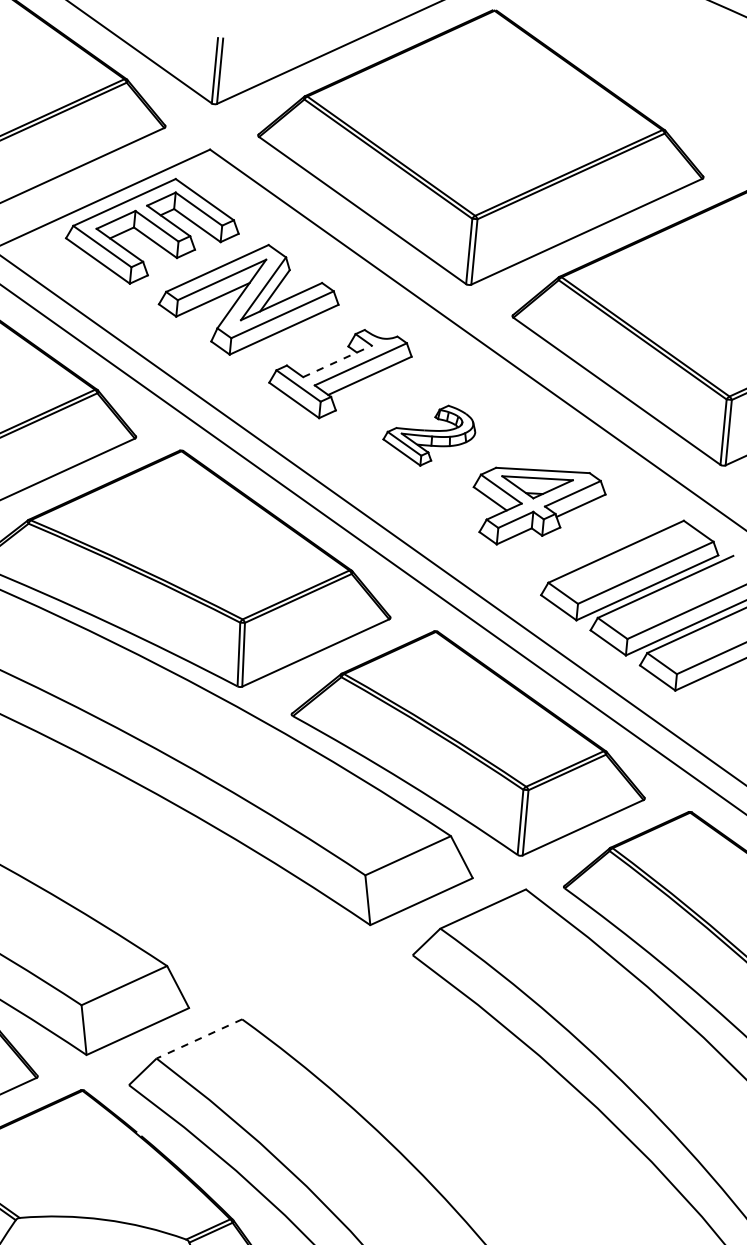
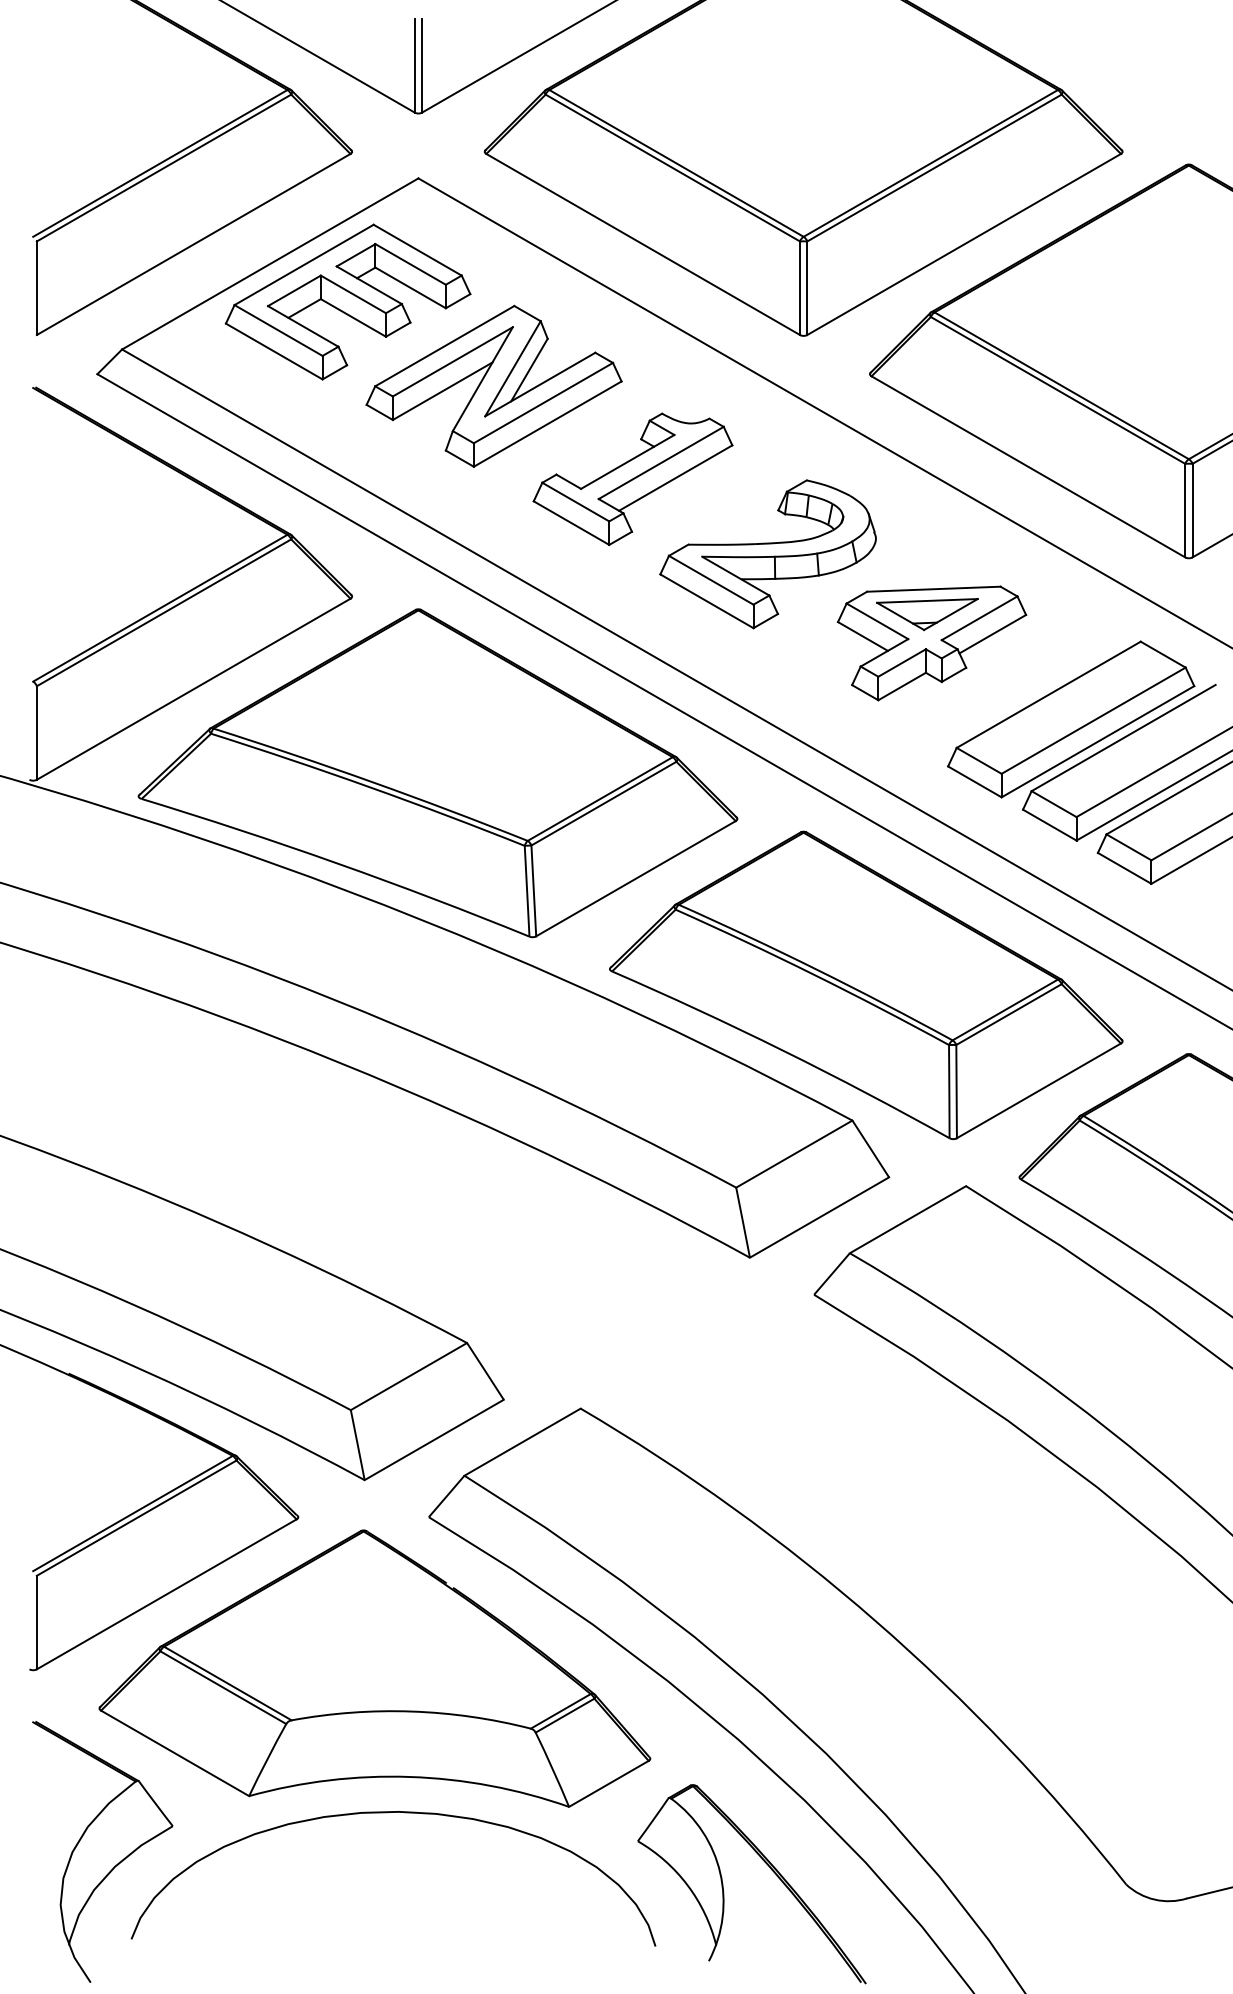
line: (337, 361) -> (627, 461), dashed -> solid
part: (429, 435) -> (767, 554), size x1.67
line: (199, 1039) -> (522, 1442), dashed -> solid

